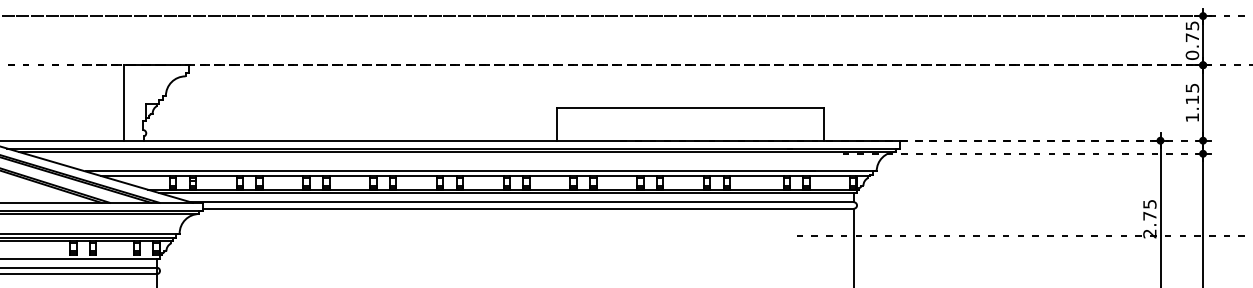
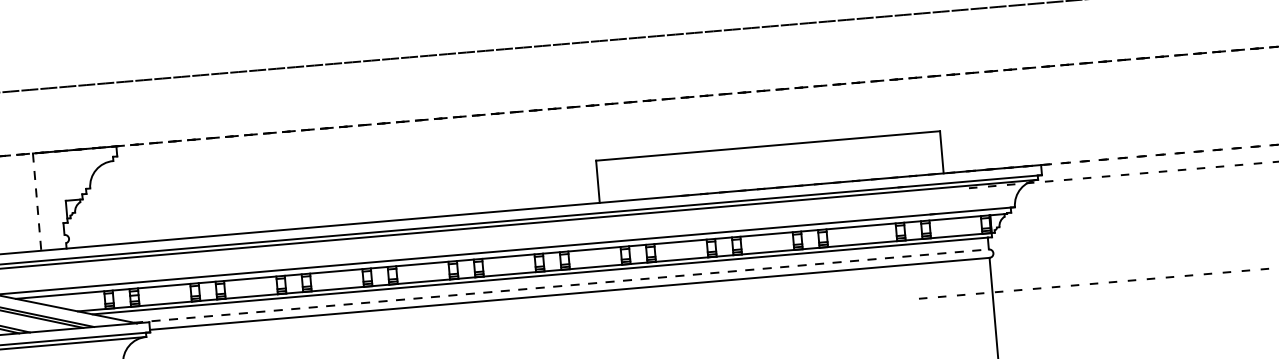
line: (124, 102) -> (37, 201), solid -> dashed
line: (522, 202) -> (561, 286), solid -> dashed

